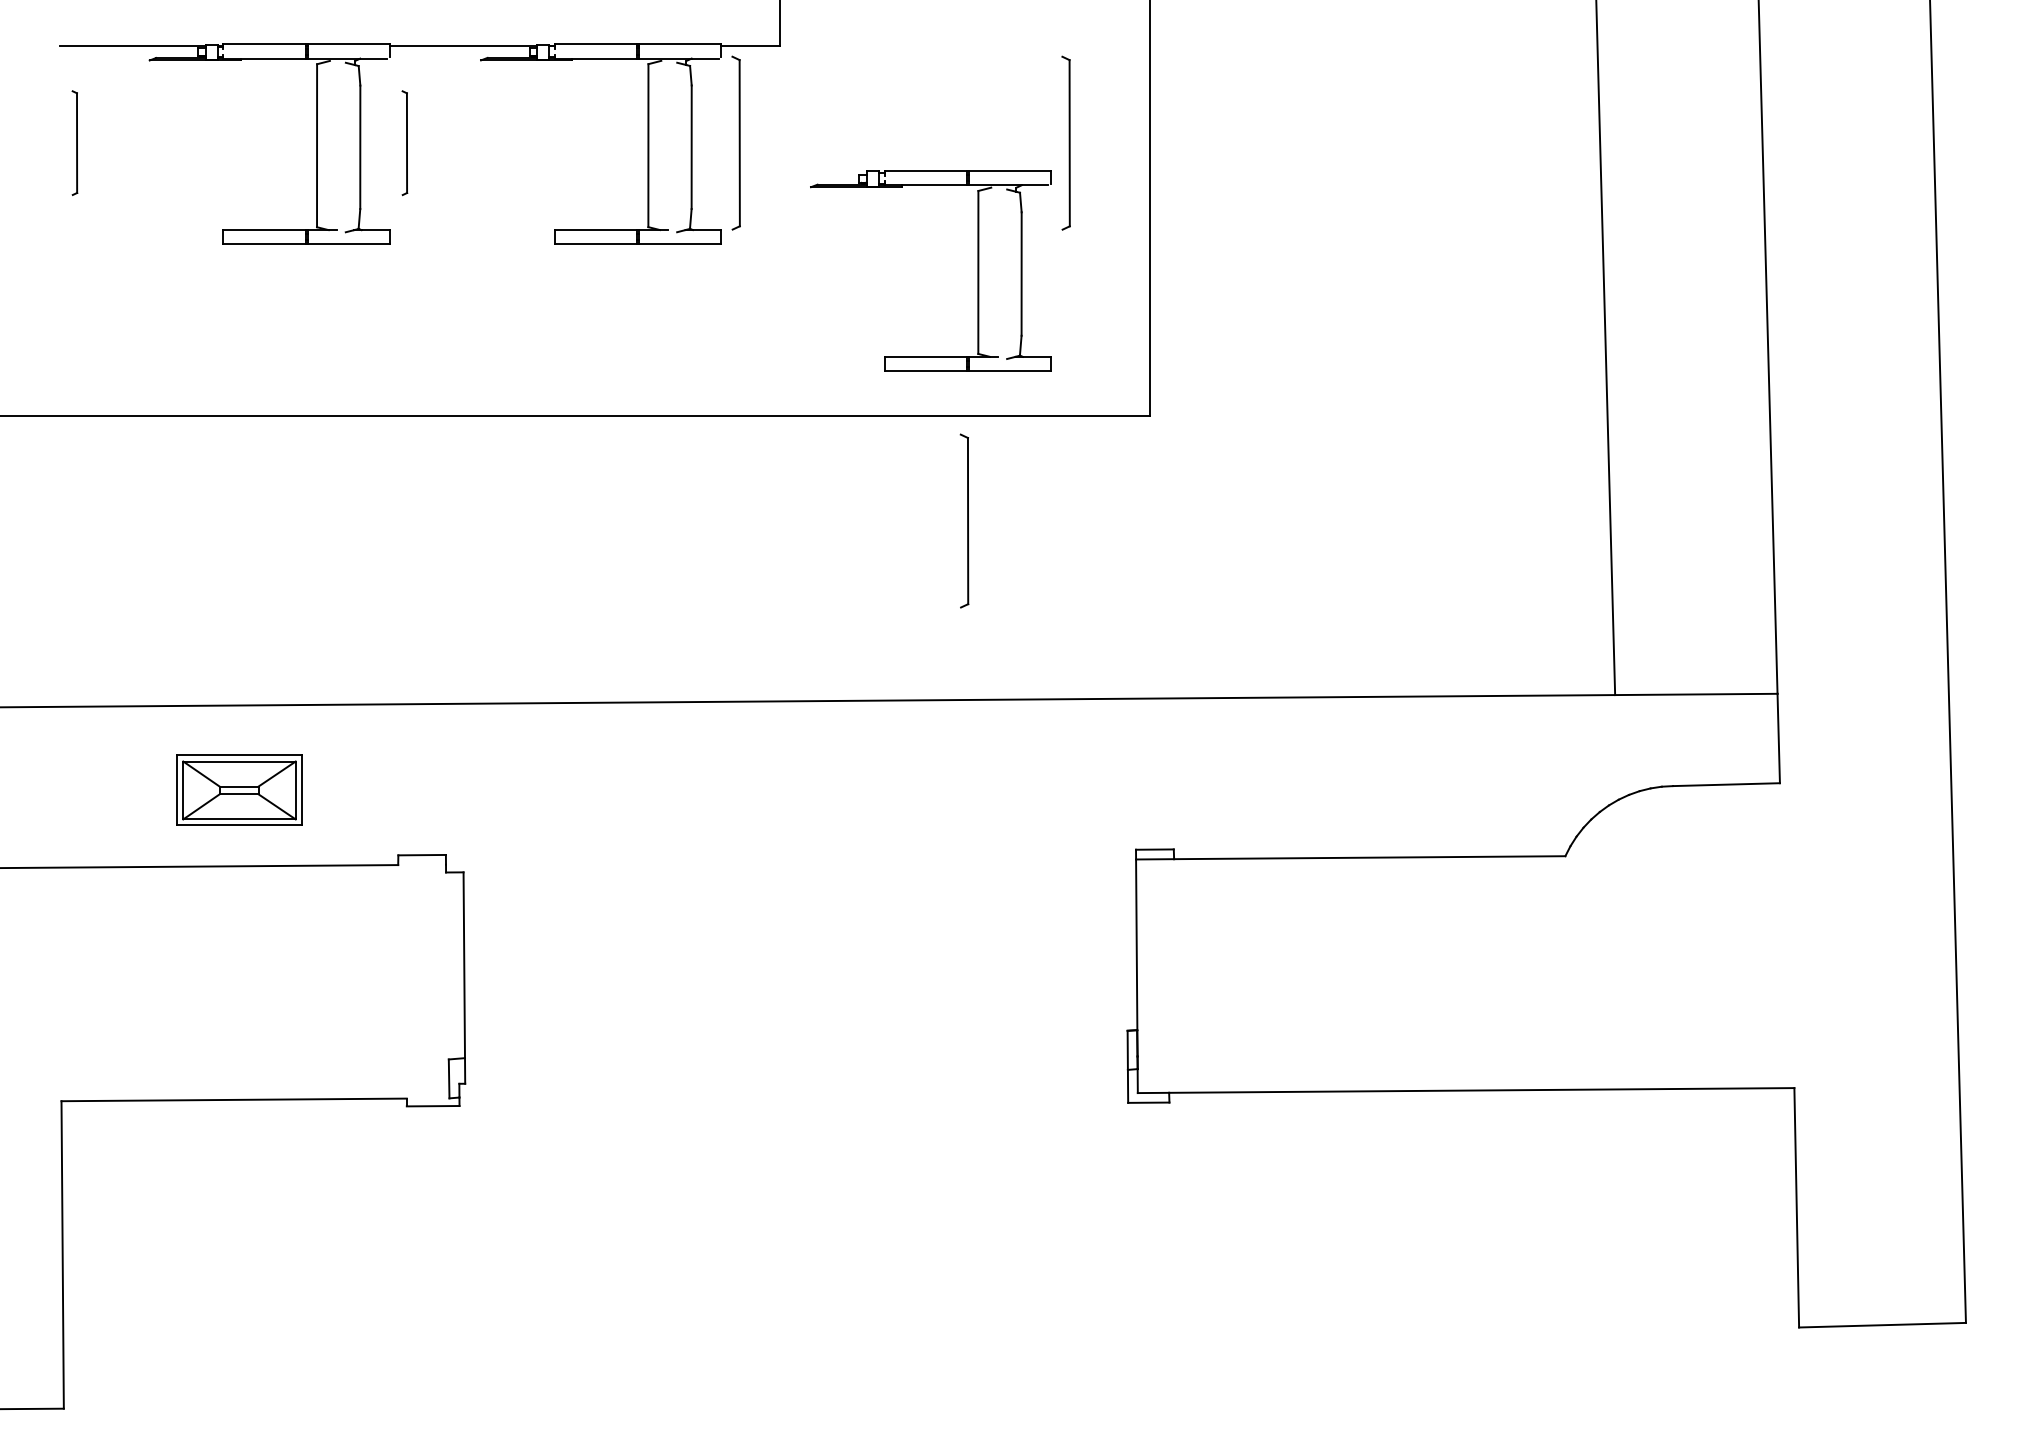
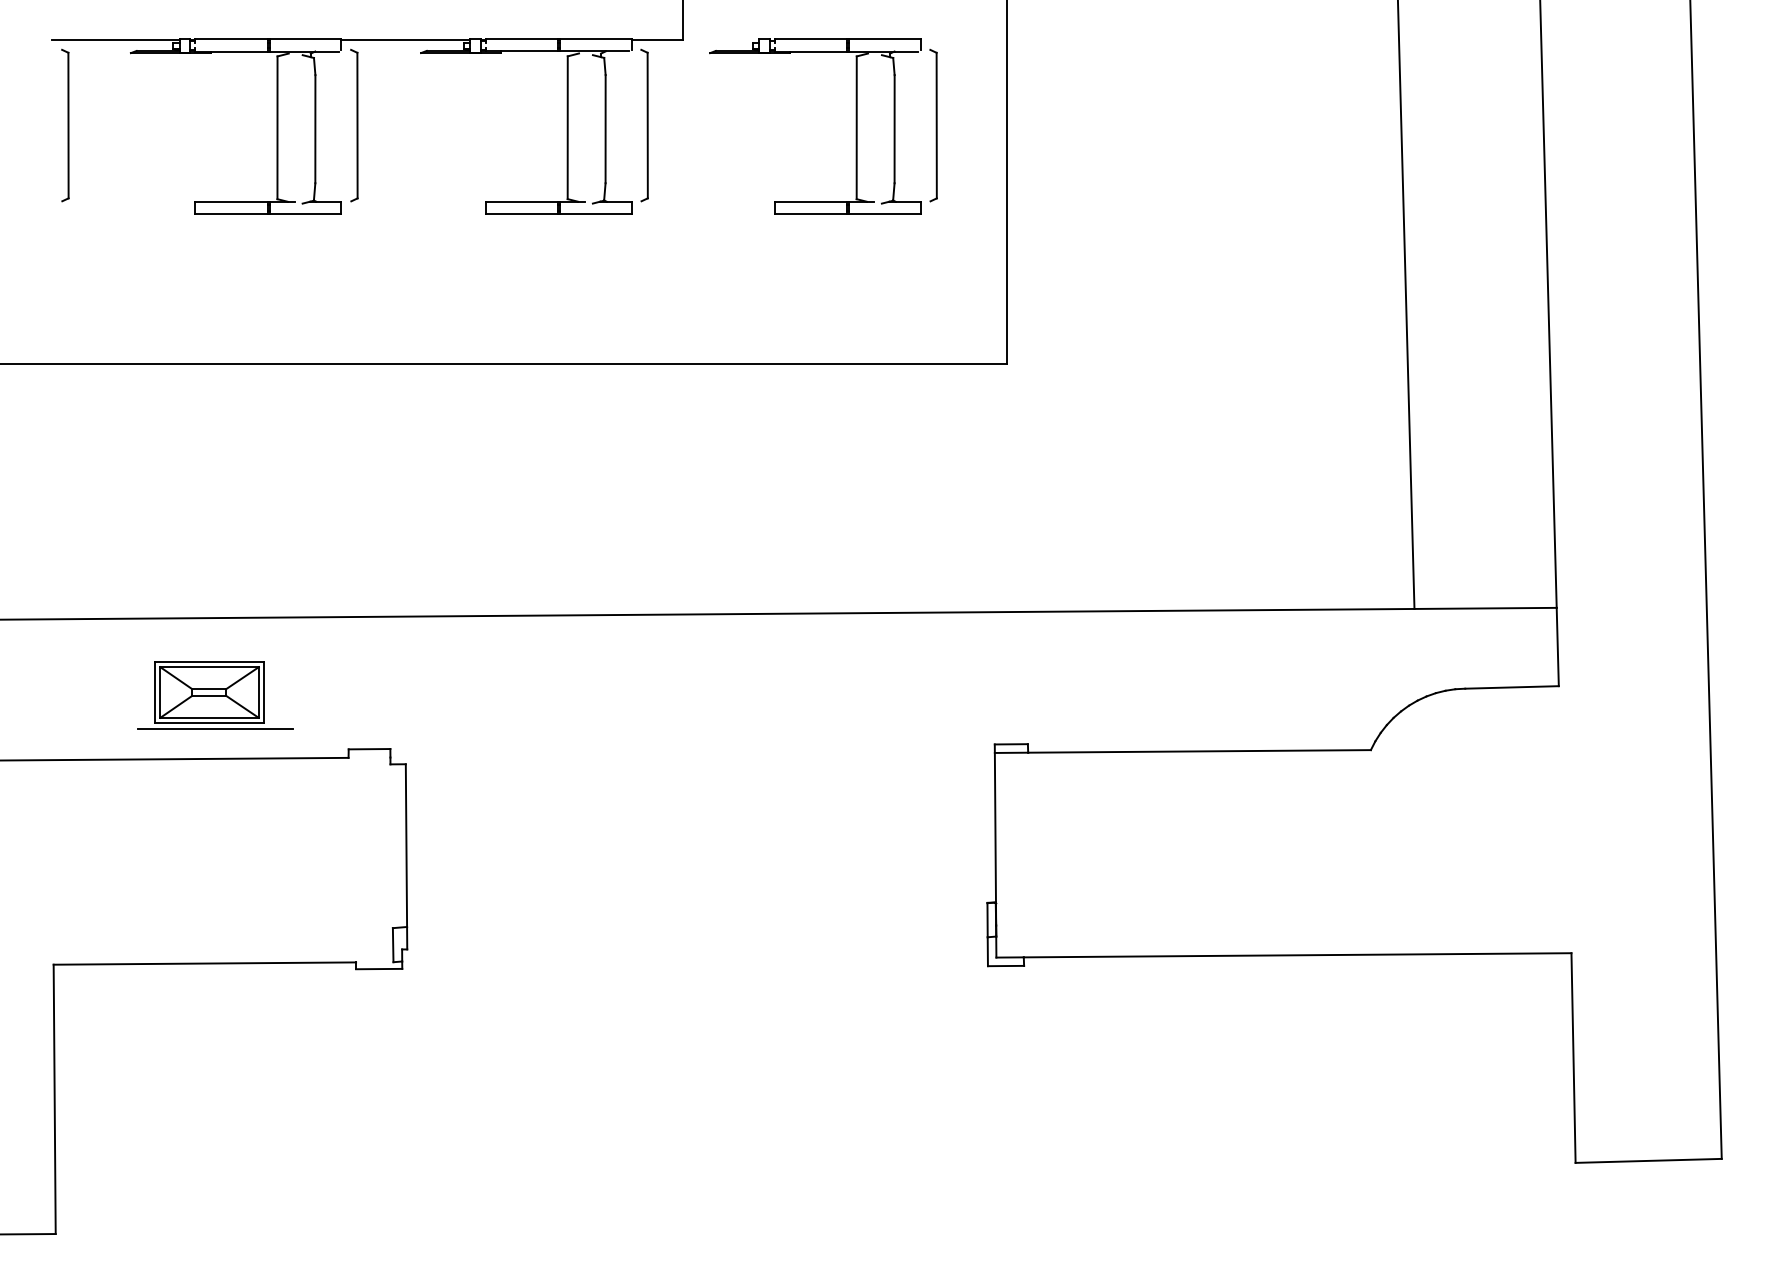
part: (75, 143) -> (65, 125), size x1.67
part: (404, 143) -> (354, 125), size x1.67
part: (976, 270) -> (855, 126), moved
part: (964, 520) -> (844, 456), removed
line: (246, 832) -> (215, 729), added

